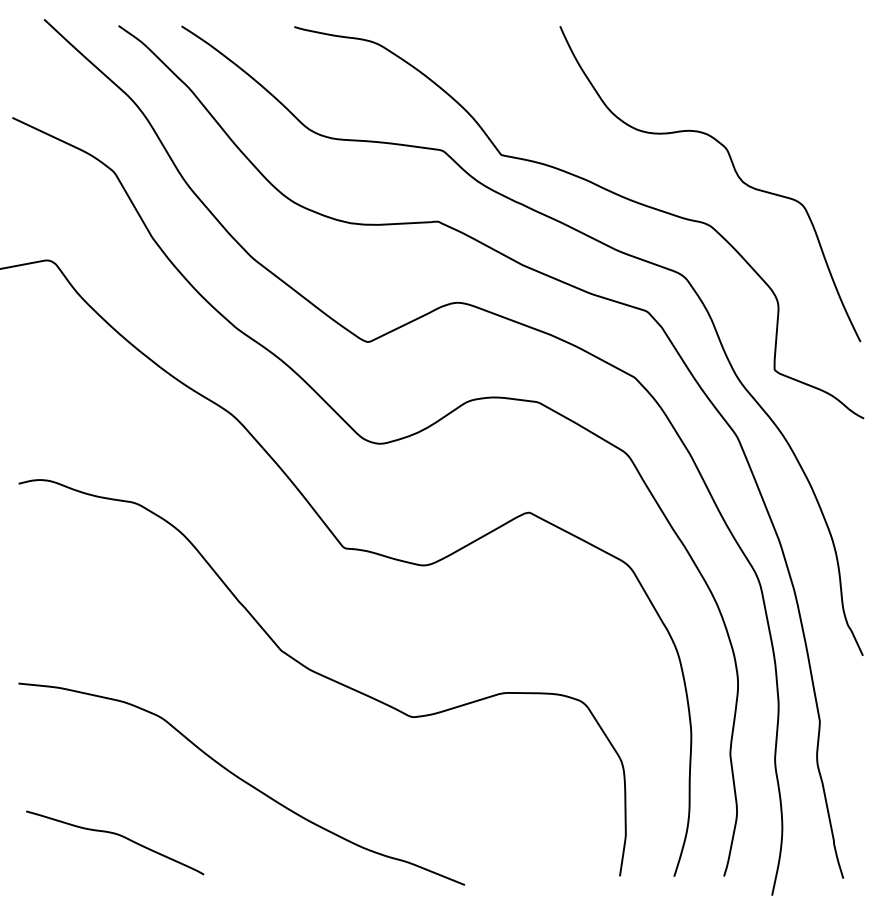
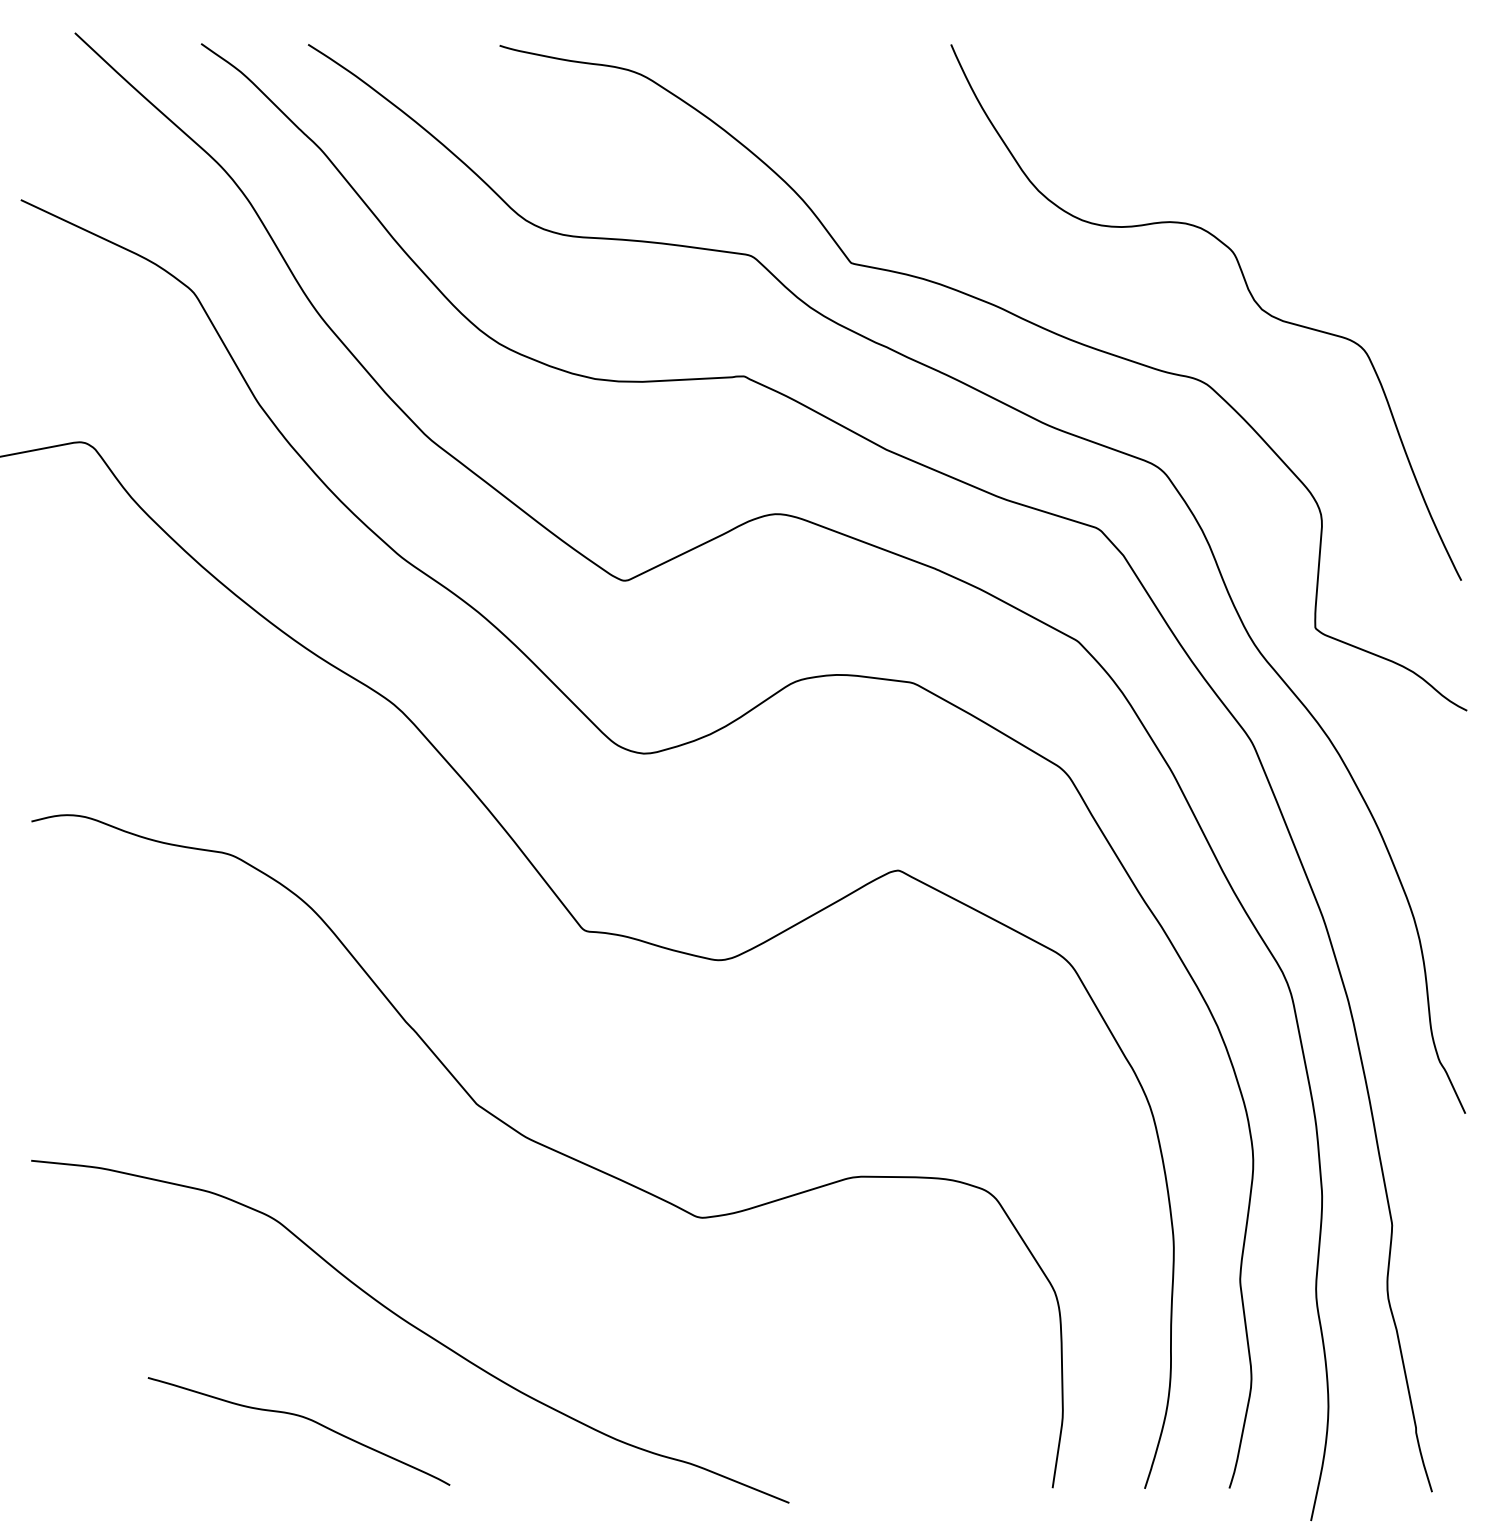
curve: (119, 836) -> (306, 1420), moved

